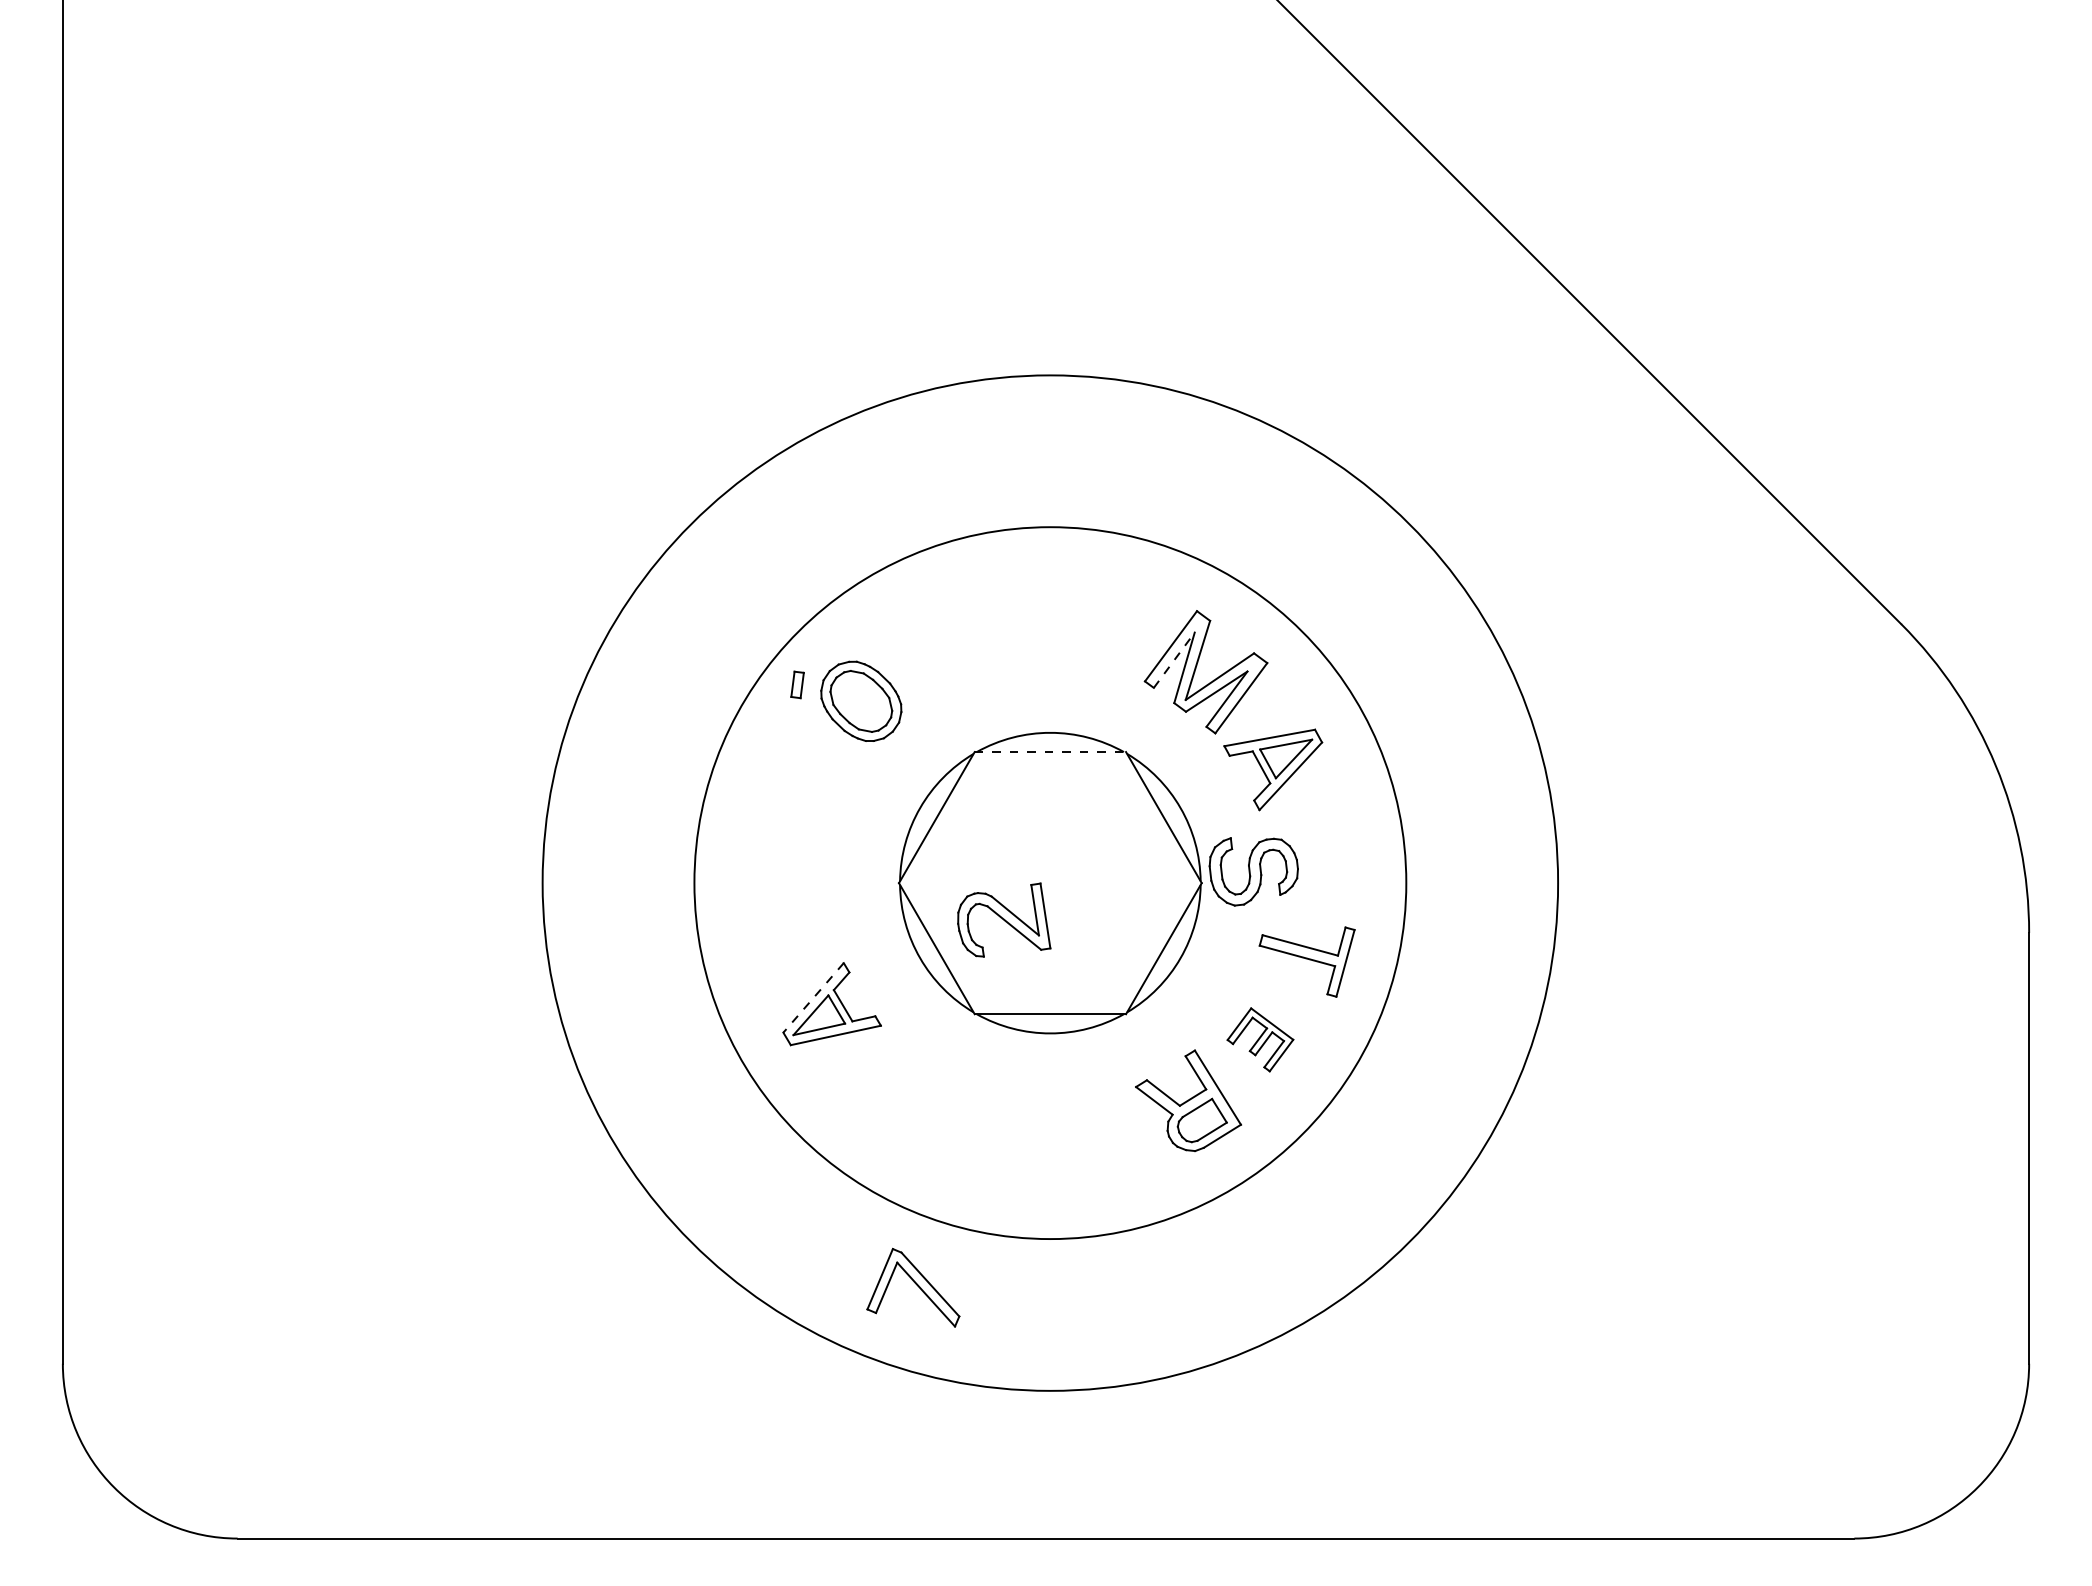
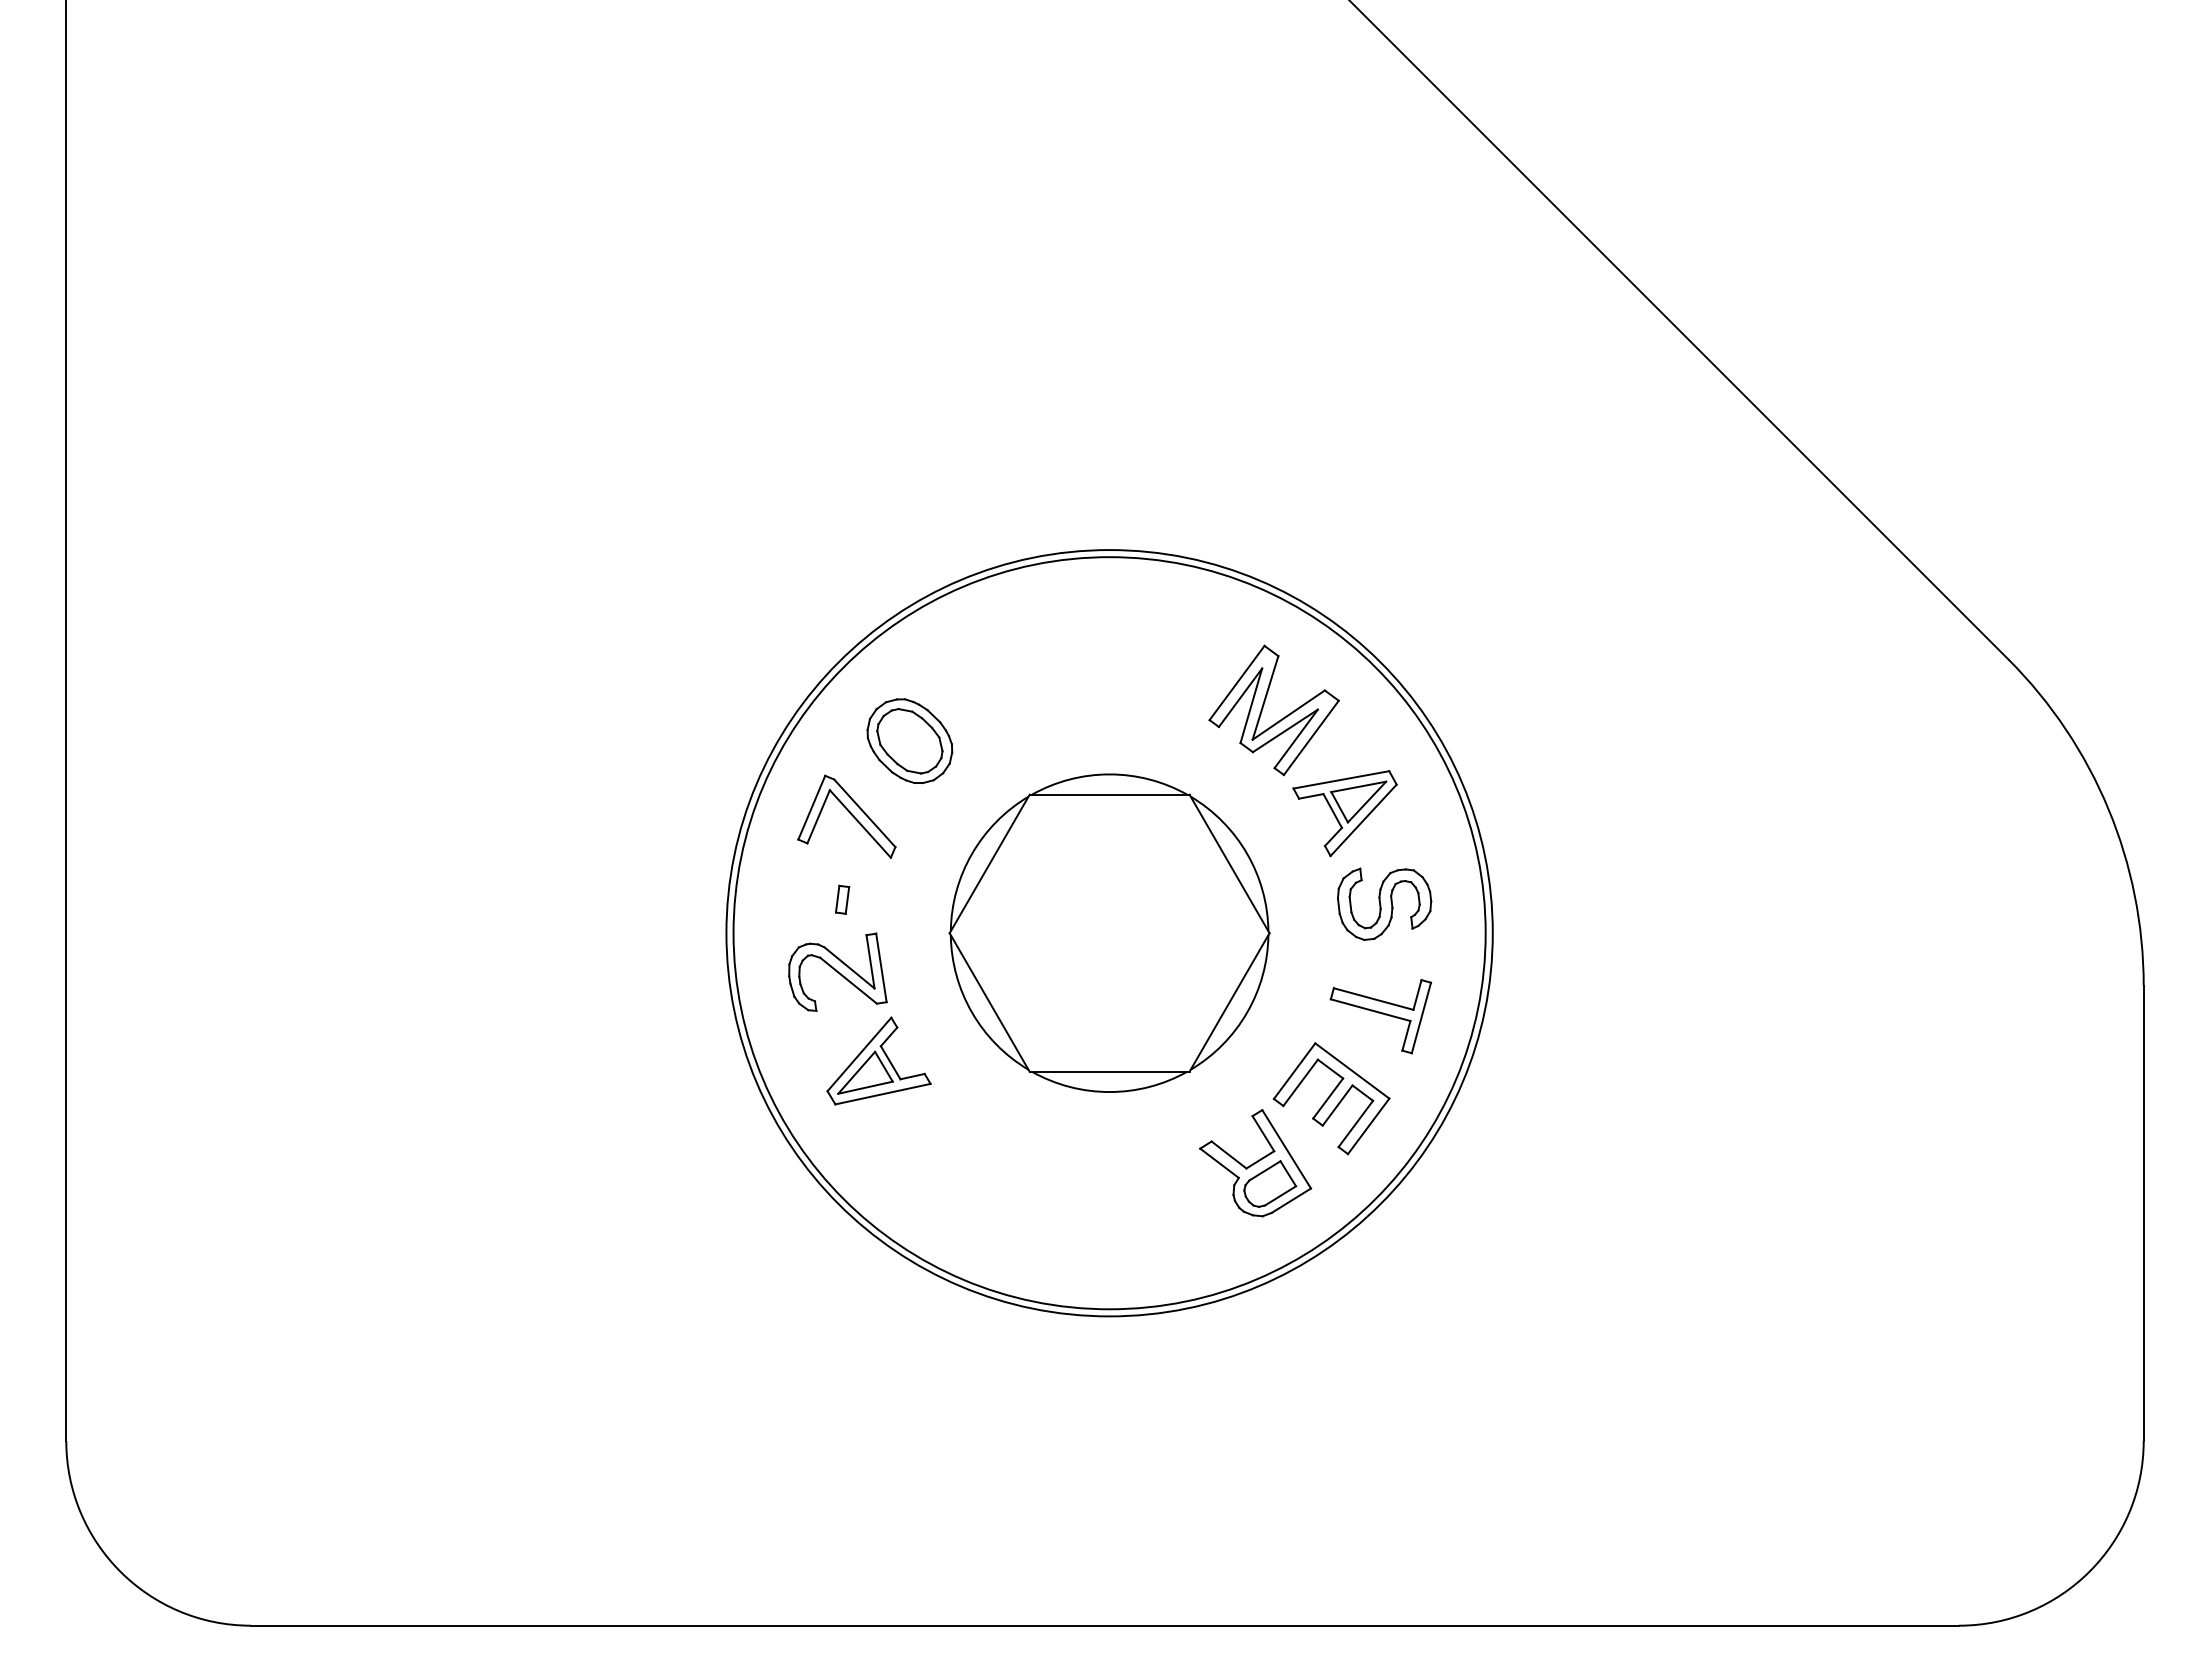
line: (1174, 660) -> (1240, 697), dashed -> solid
part: (797, 684) -> (842, 899), moved
line: (1050, 751) -> (1109, 794), dashed -> solid
part: (1253, 871) -> (1384, 903), moved
circle: (1050, 883) -> (1109, 933), size x0.71
part: (1003, 919) -> (837, 971), moved
line: (813, 997) -> (859, 1054), dashed -> solid
part: (1260, 1039) -> (1331, 1098), size x1.67
part: (913, 1287) -> (846, 816), moved

